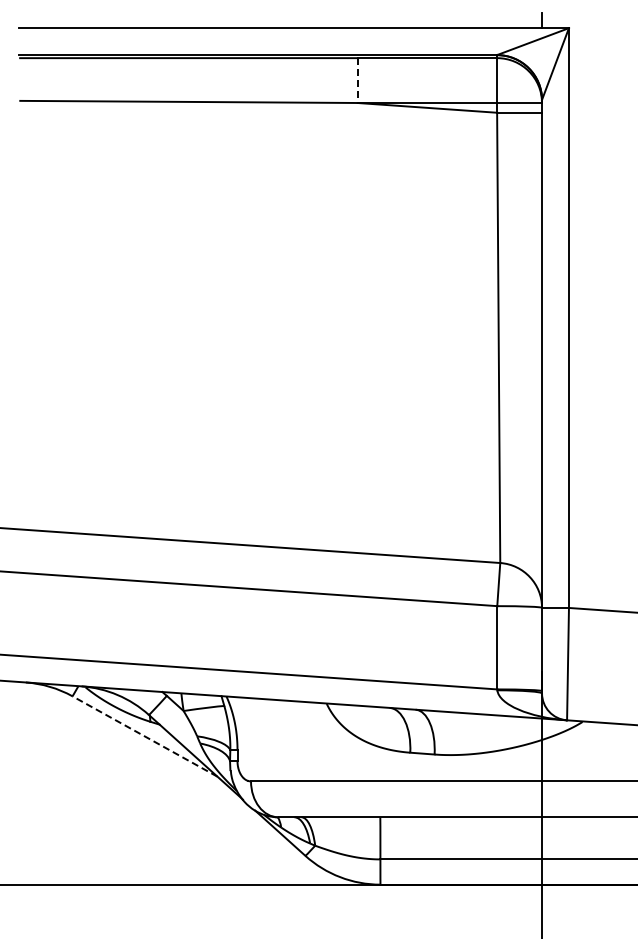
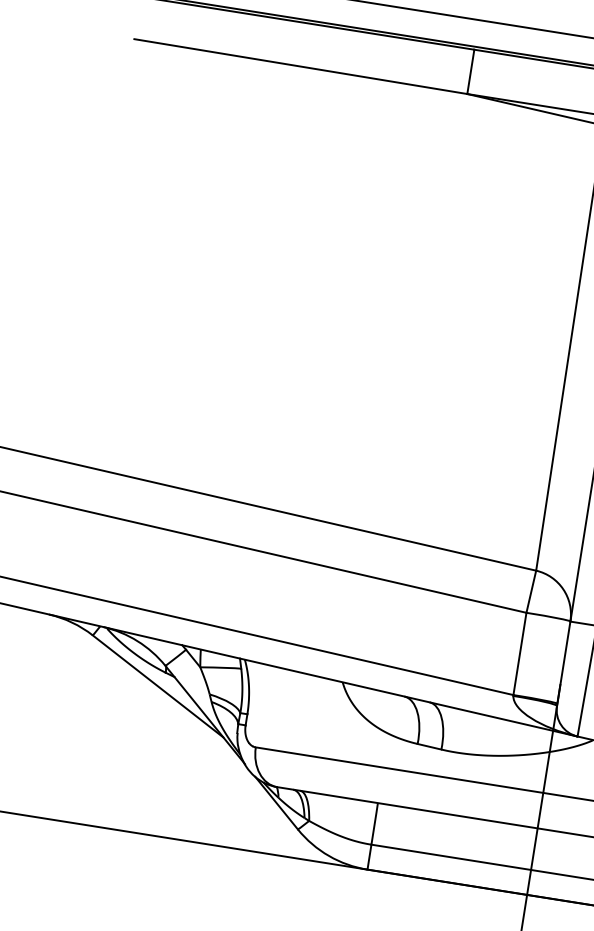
line: (357, 81) -> (470, 72), dashed -> solid
line: (144, 736) -> (157, 686), dashed -> solid

